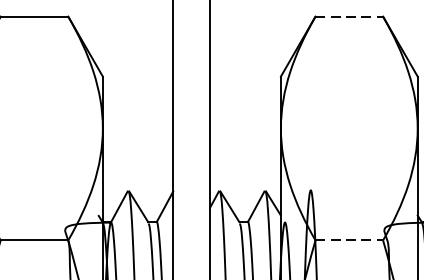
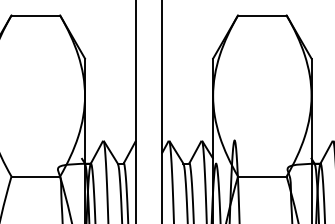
line: (349, 16) -> (262, 15), dashed -> solid
line: (349, 240) -> (262, 176), dashed -> solid

